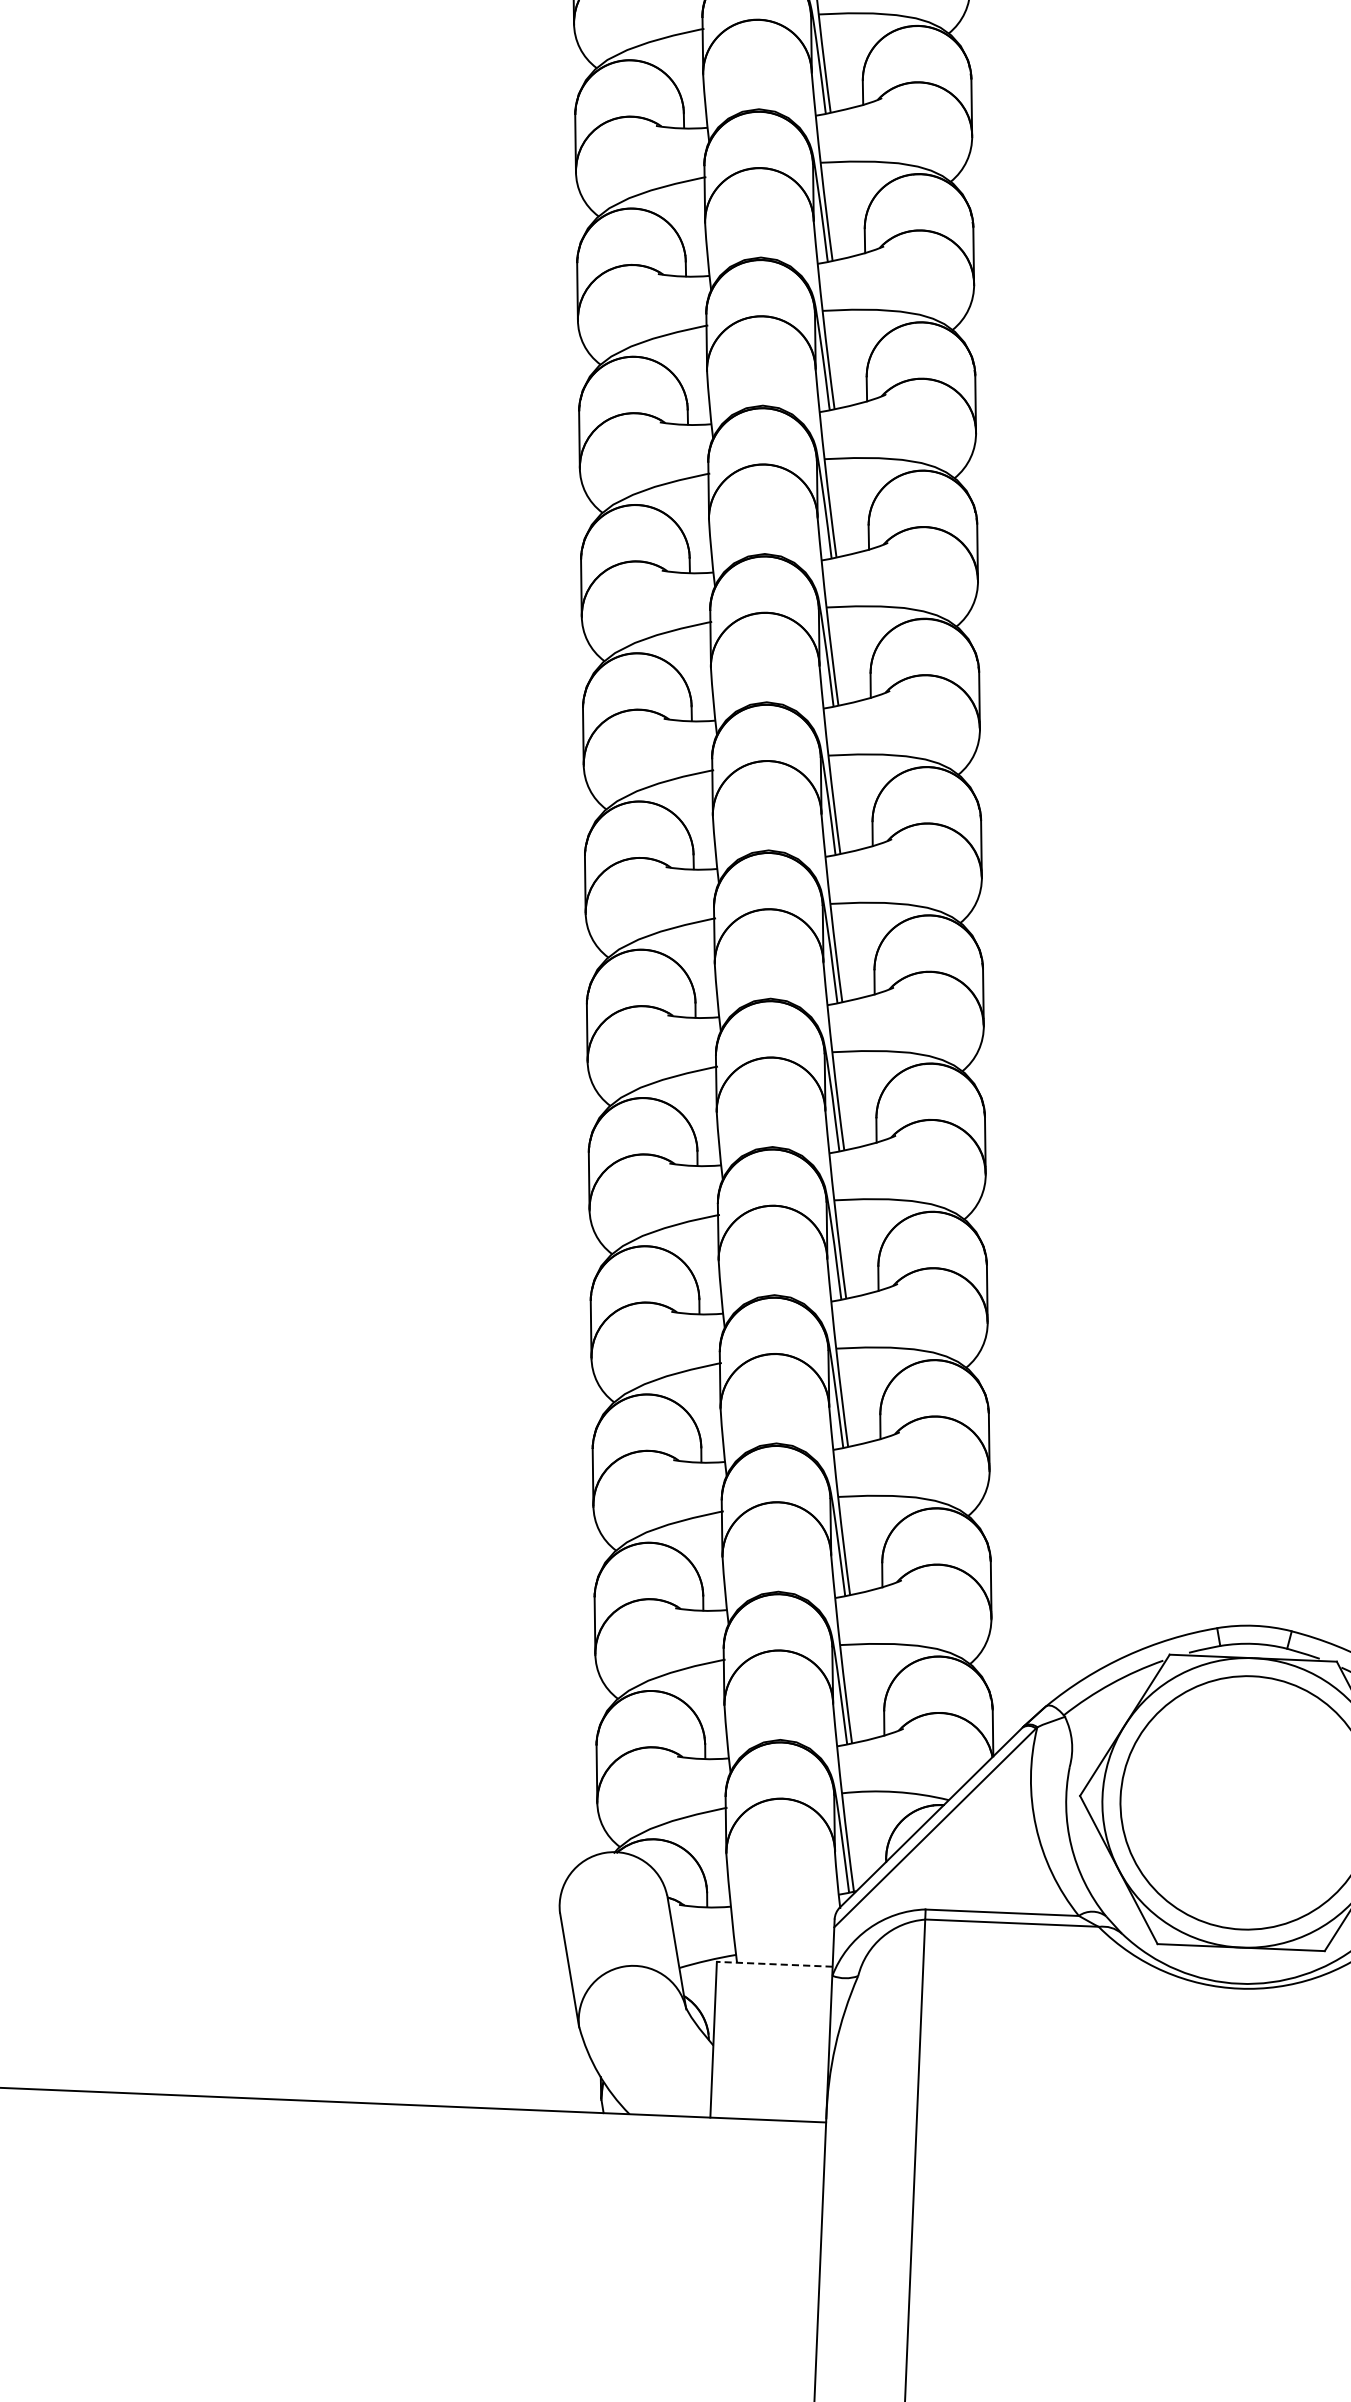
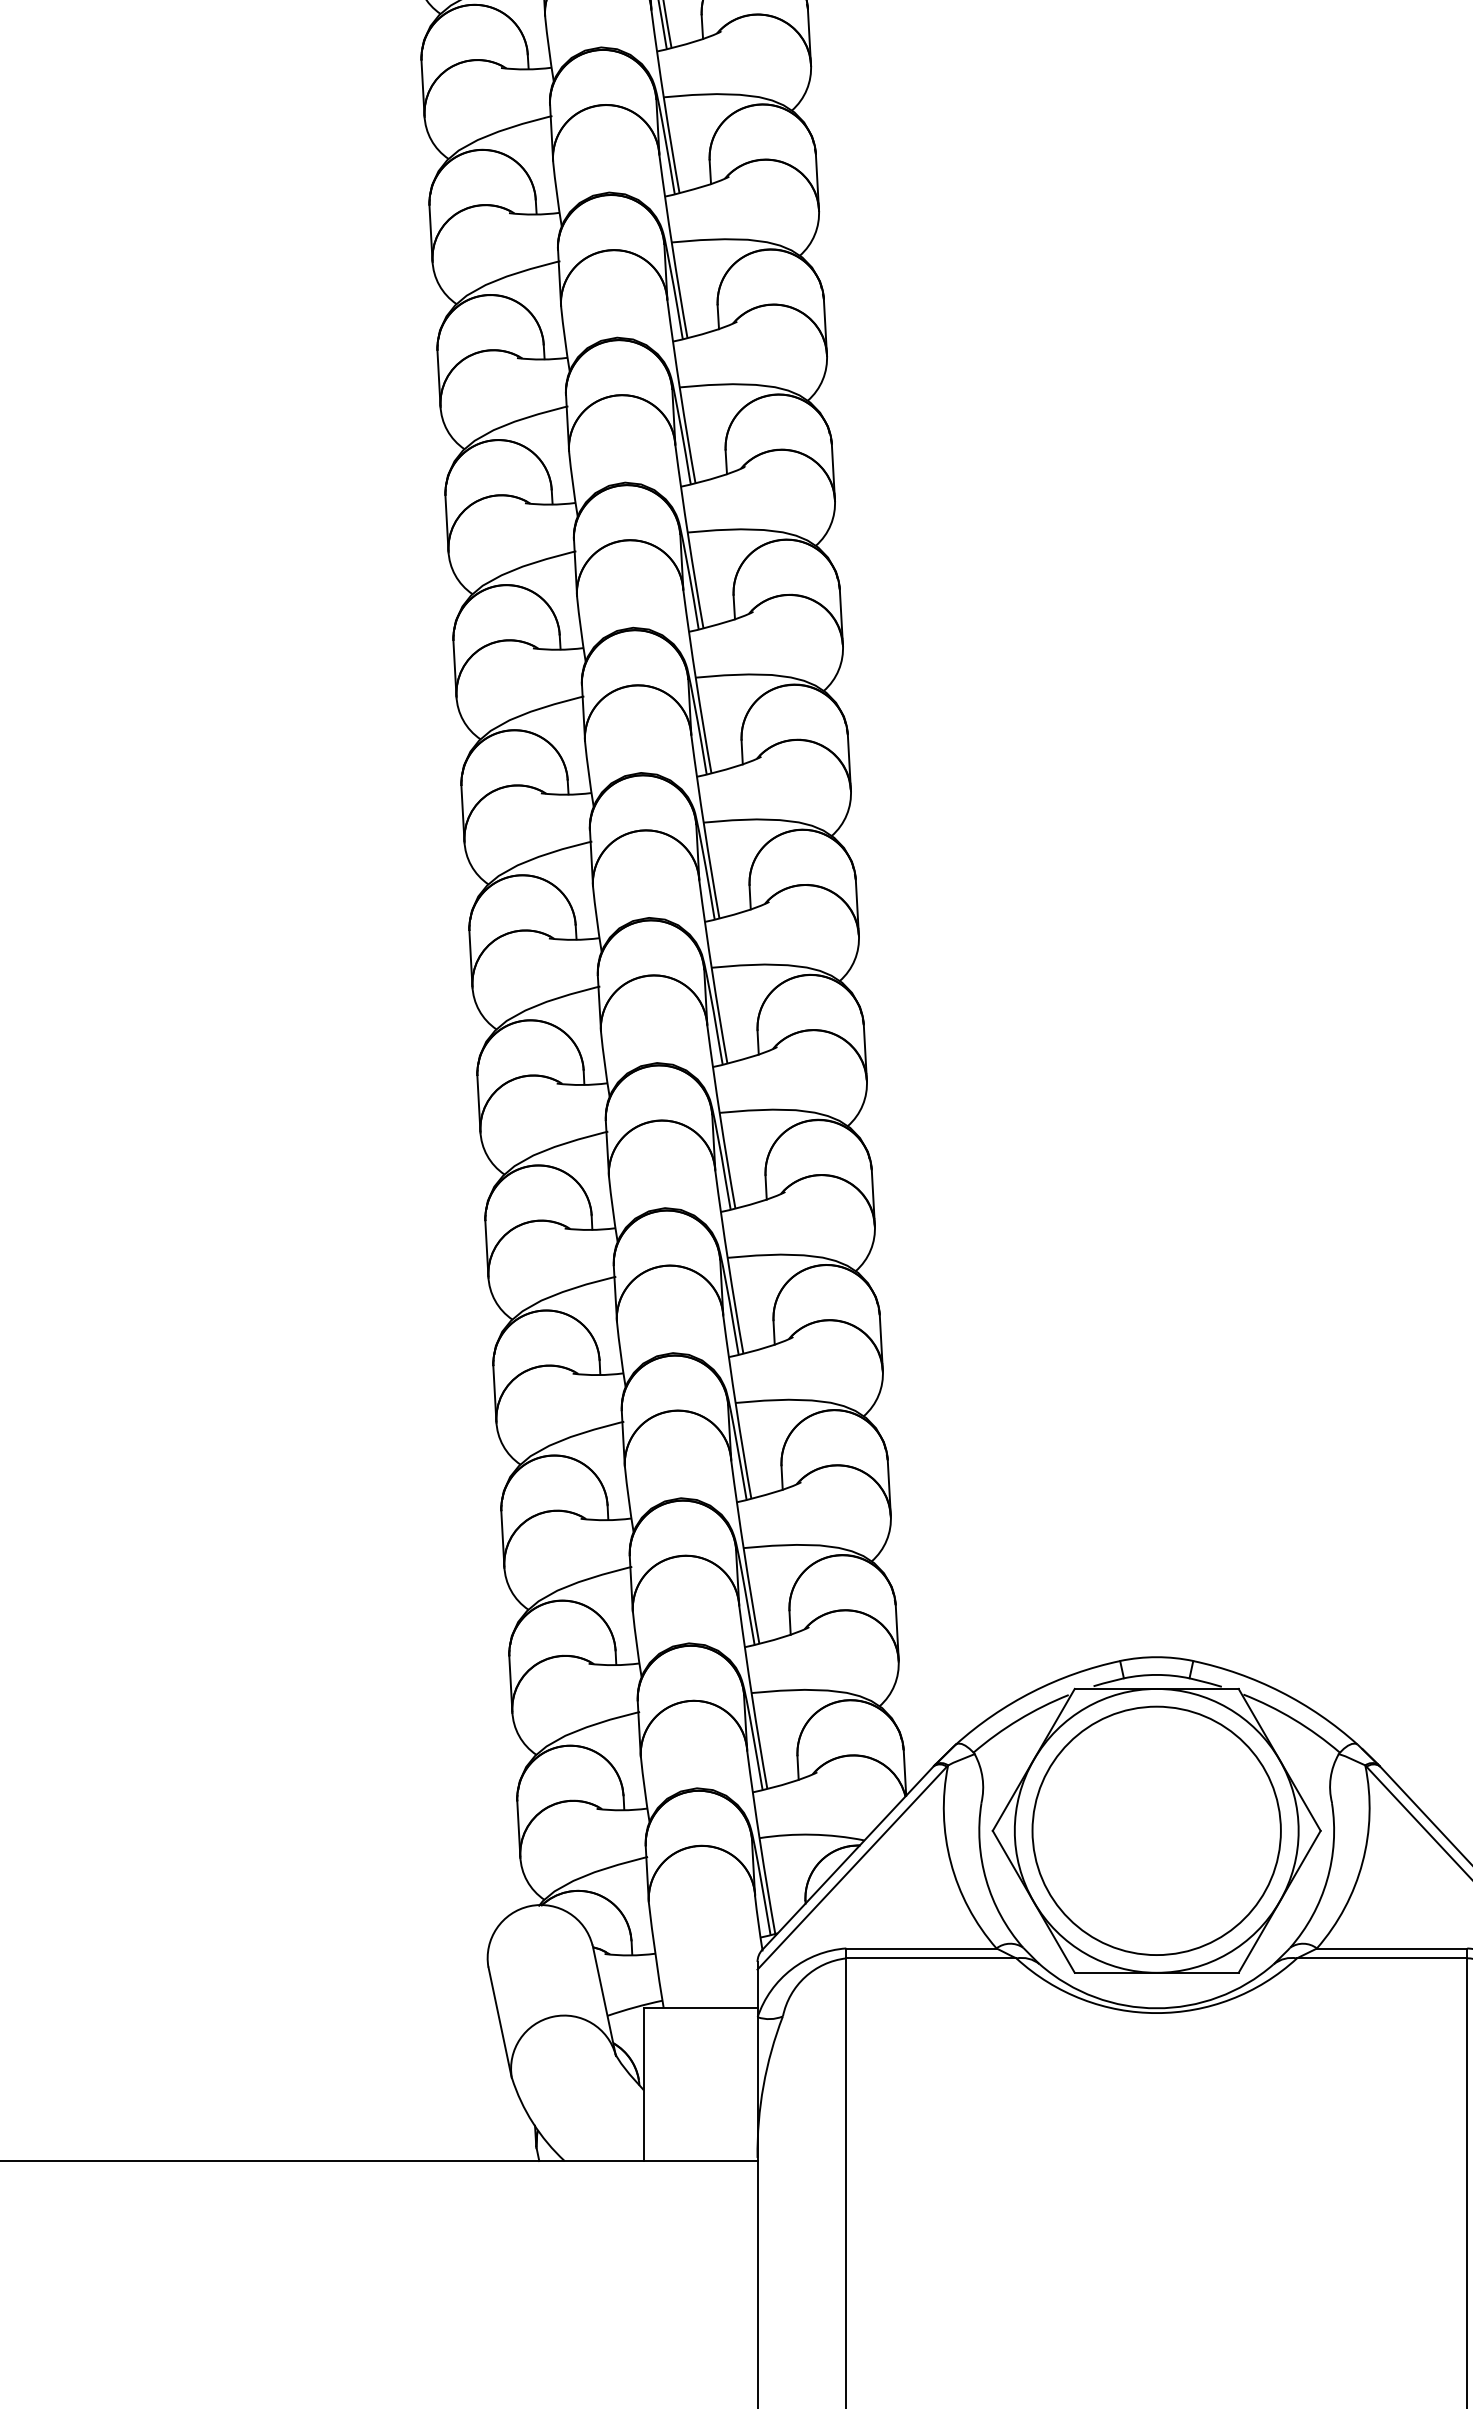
line: (774, 1964) -> (700, 2008), dashed -> solid

